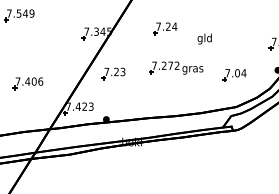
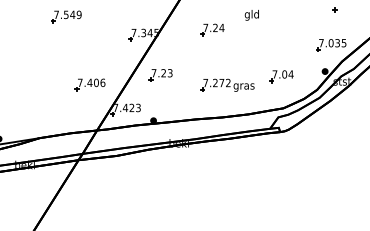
text: (204, 39) -> (251, 15), moved
part: (176, 67) -> (227, 84), moved
part: (27, 83) -> (89, 84), moved

